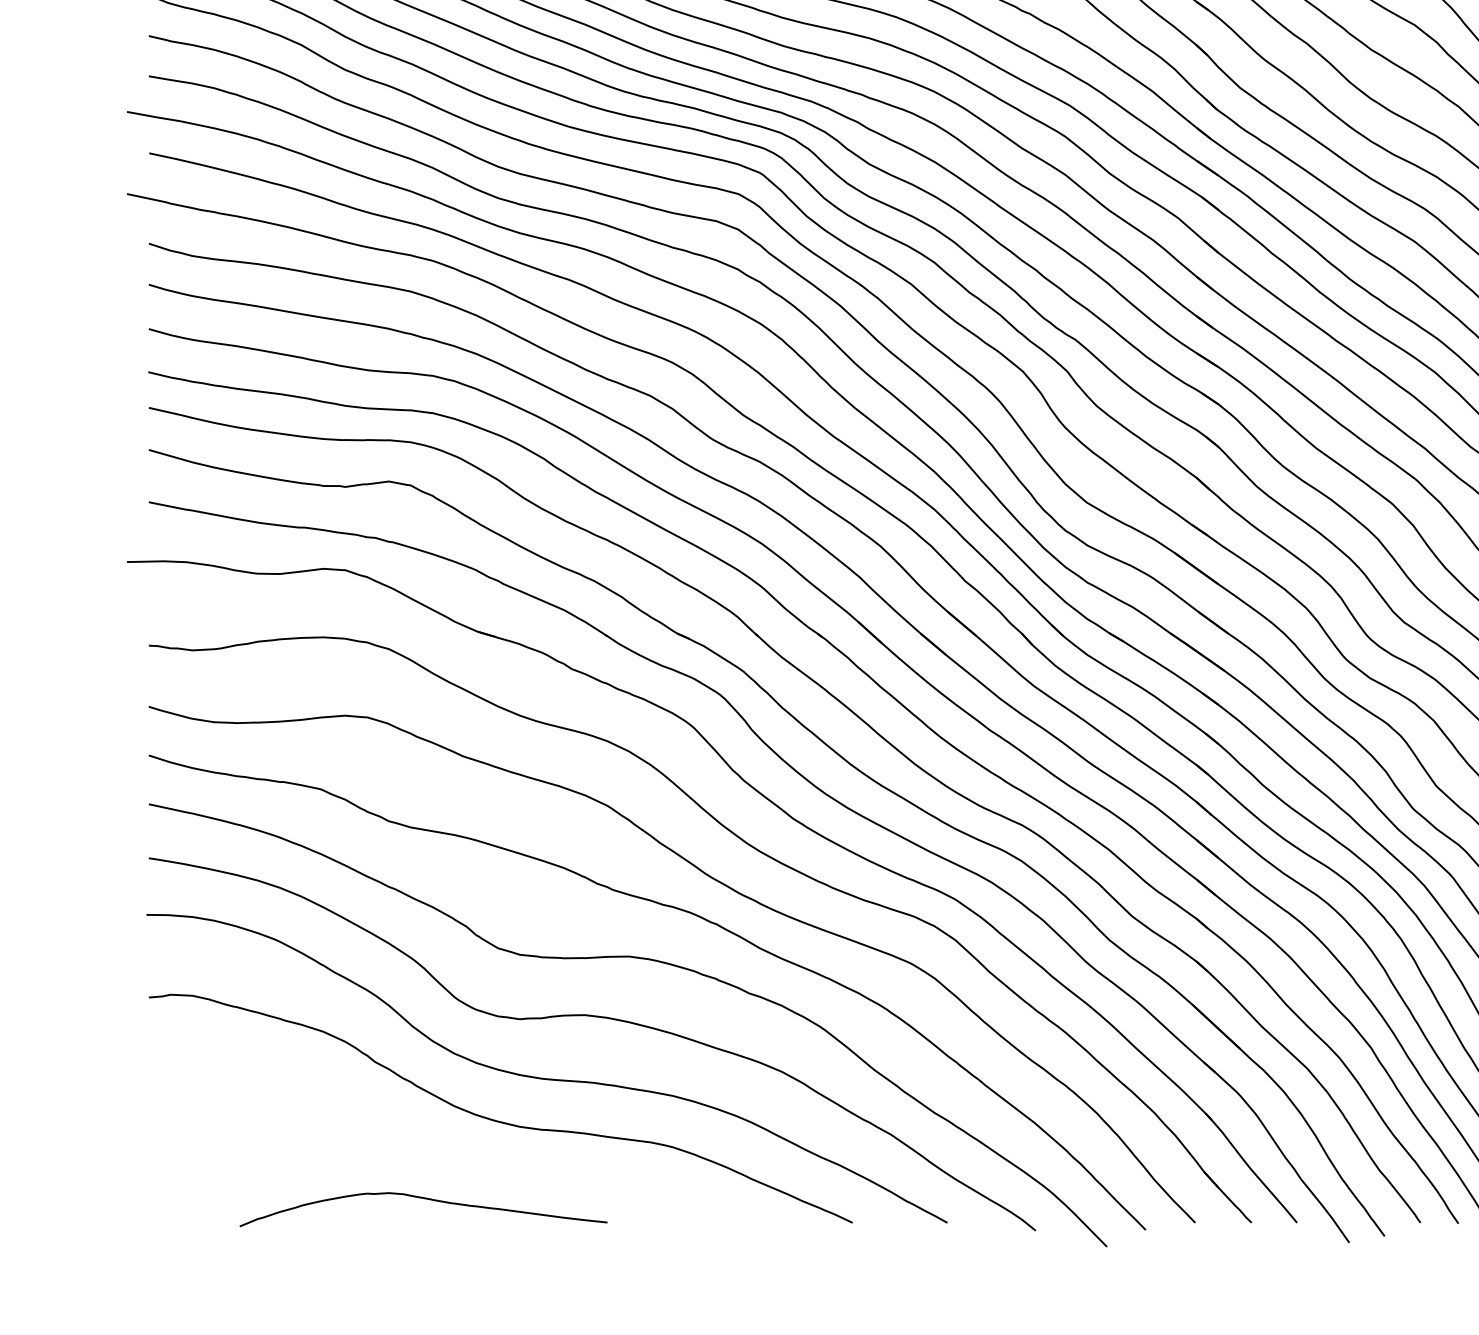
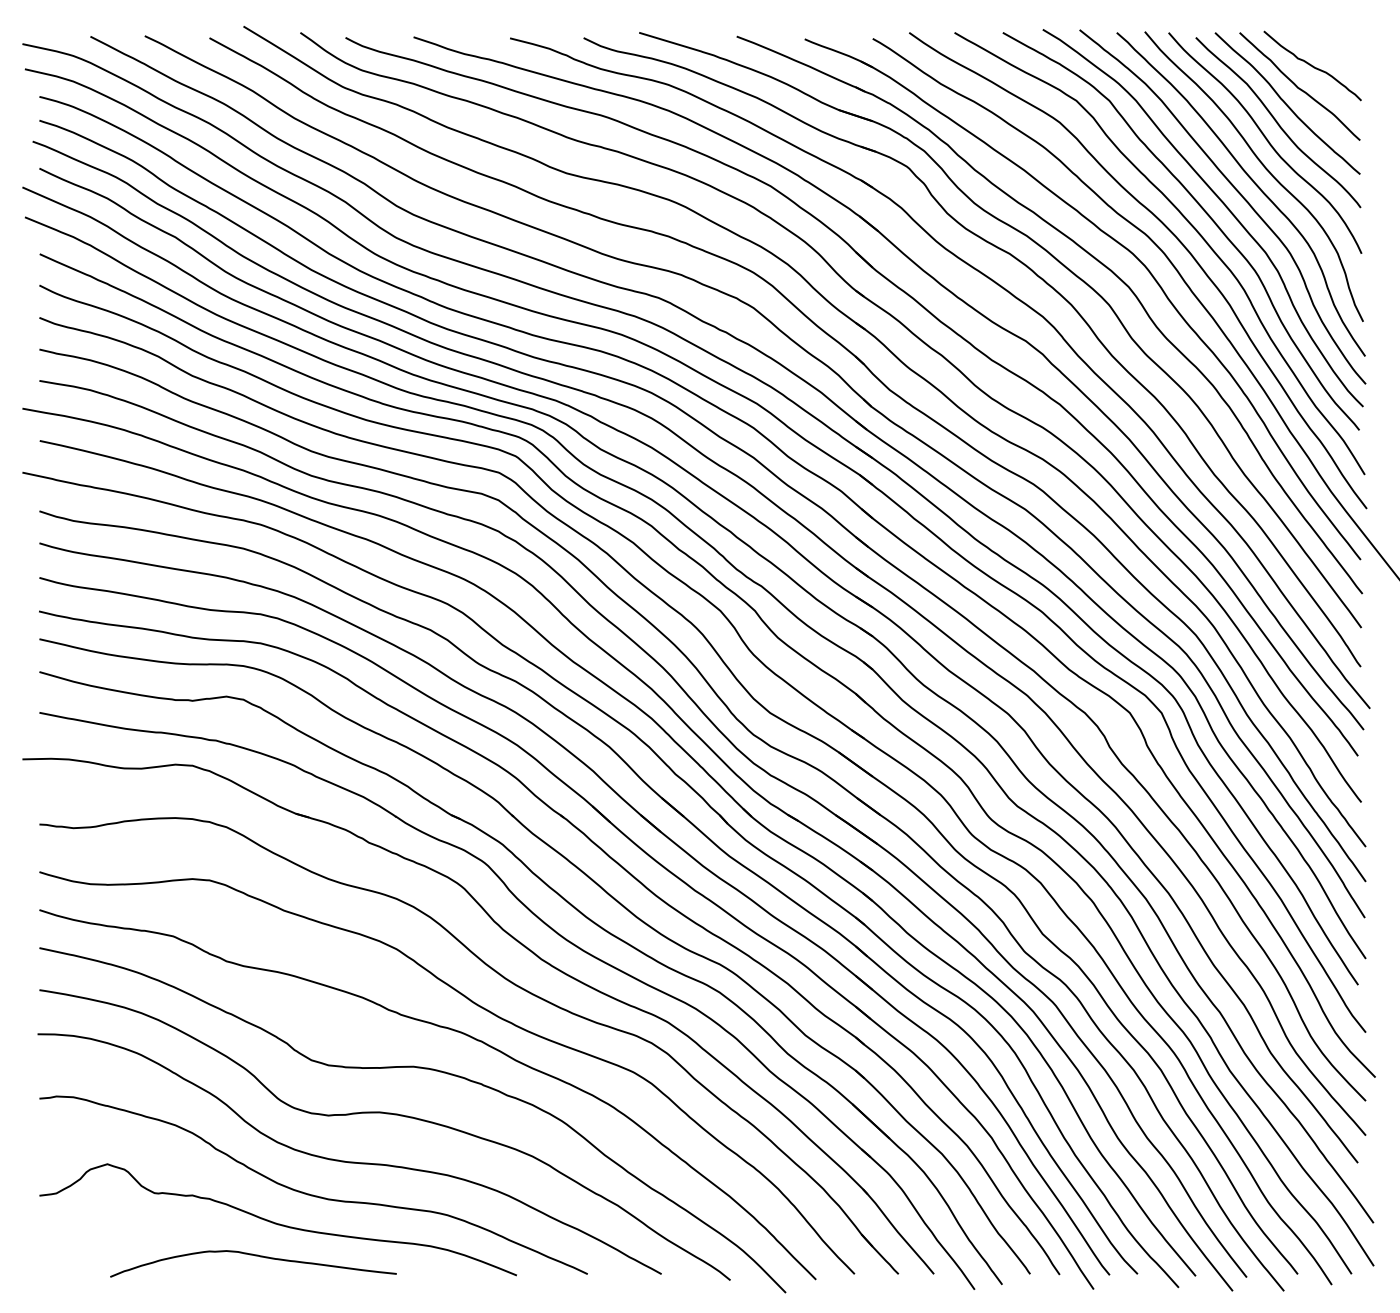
curve: (453, 1156) -> (276, 1222), added

